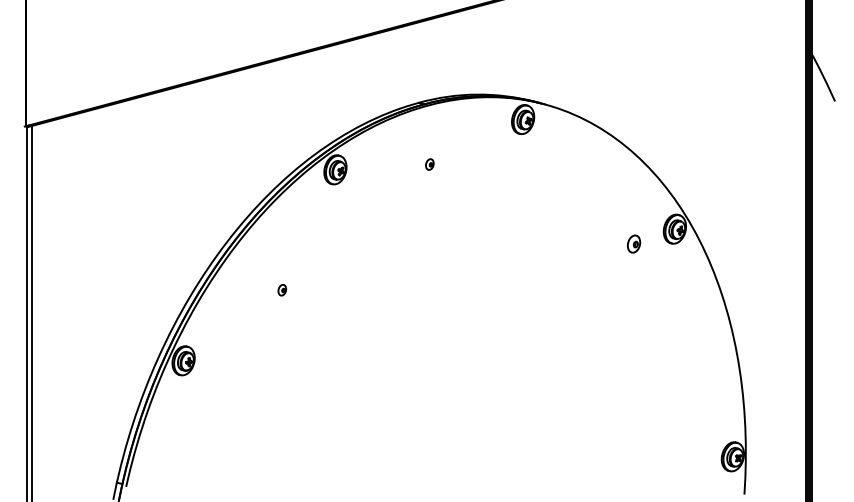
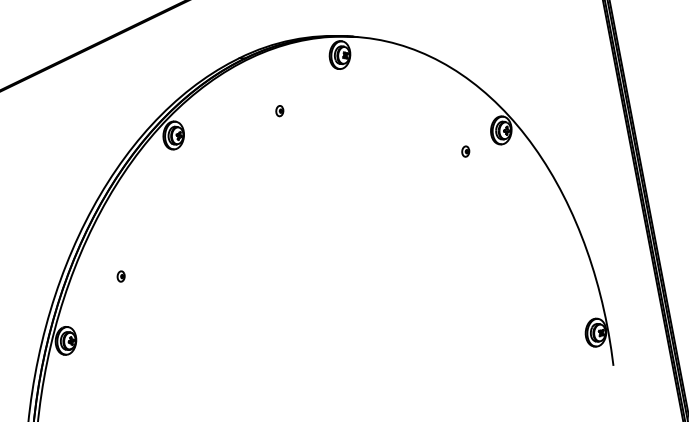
part: (429, 164) -> (279, 111), moved
part: (633, 243) -> (465, 151), size x0.62
part: (282, 290) -> (121, 276), moved

